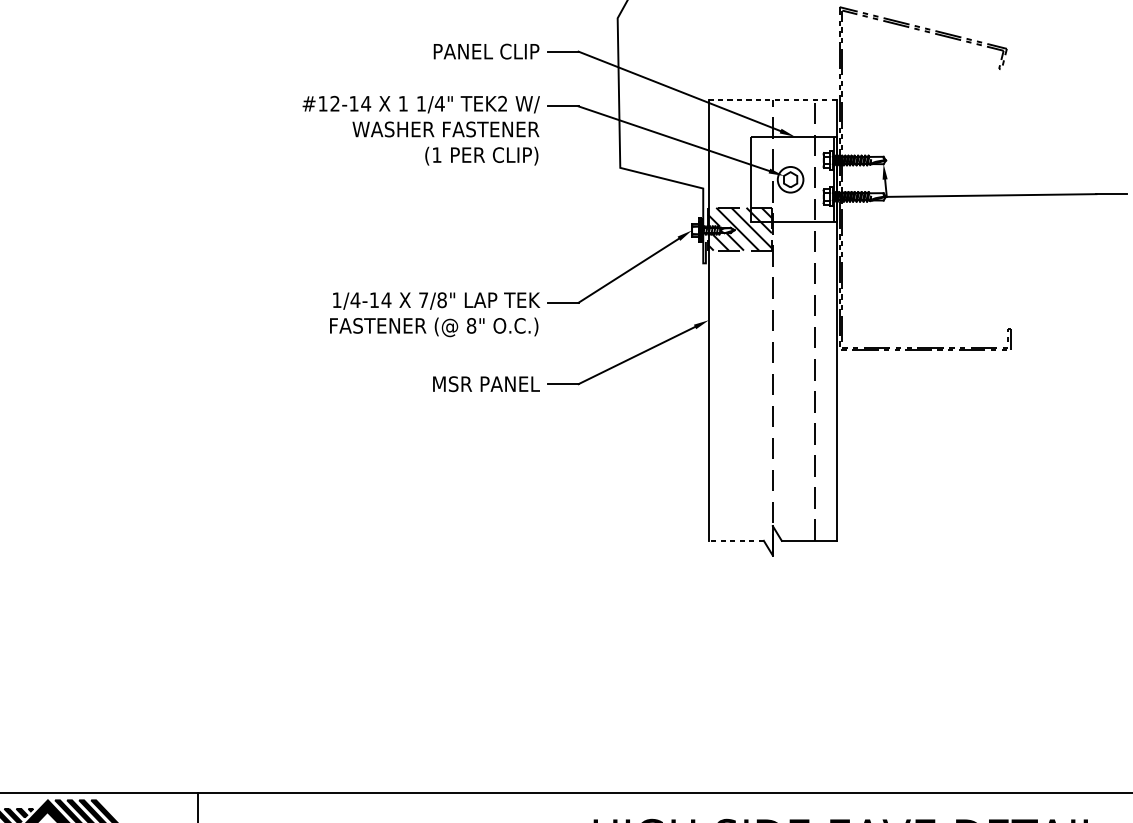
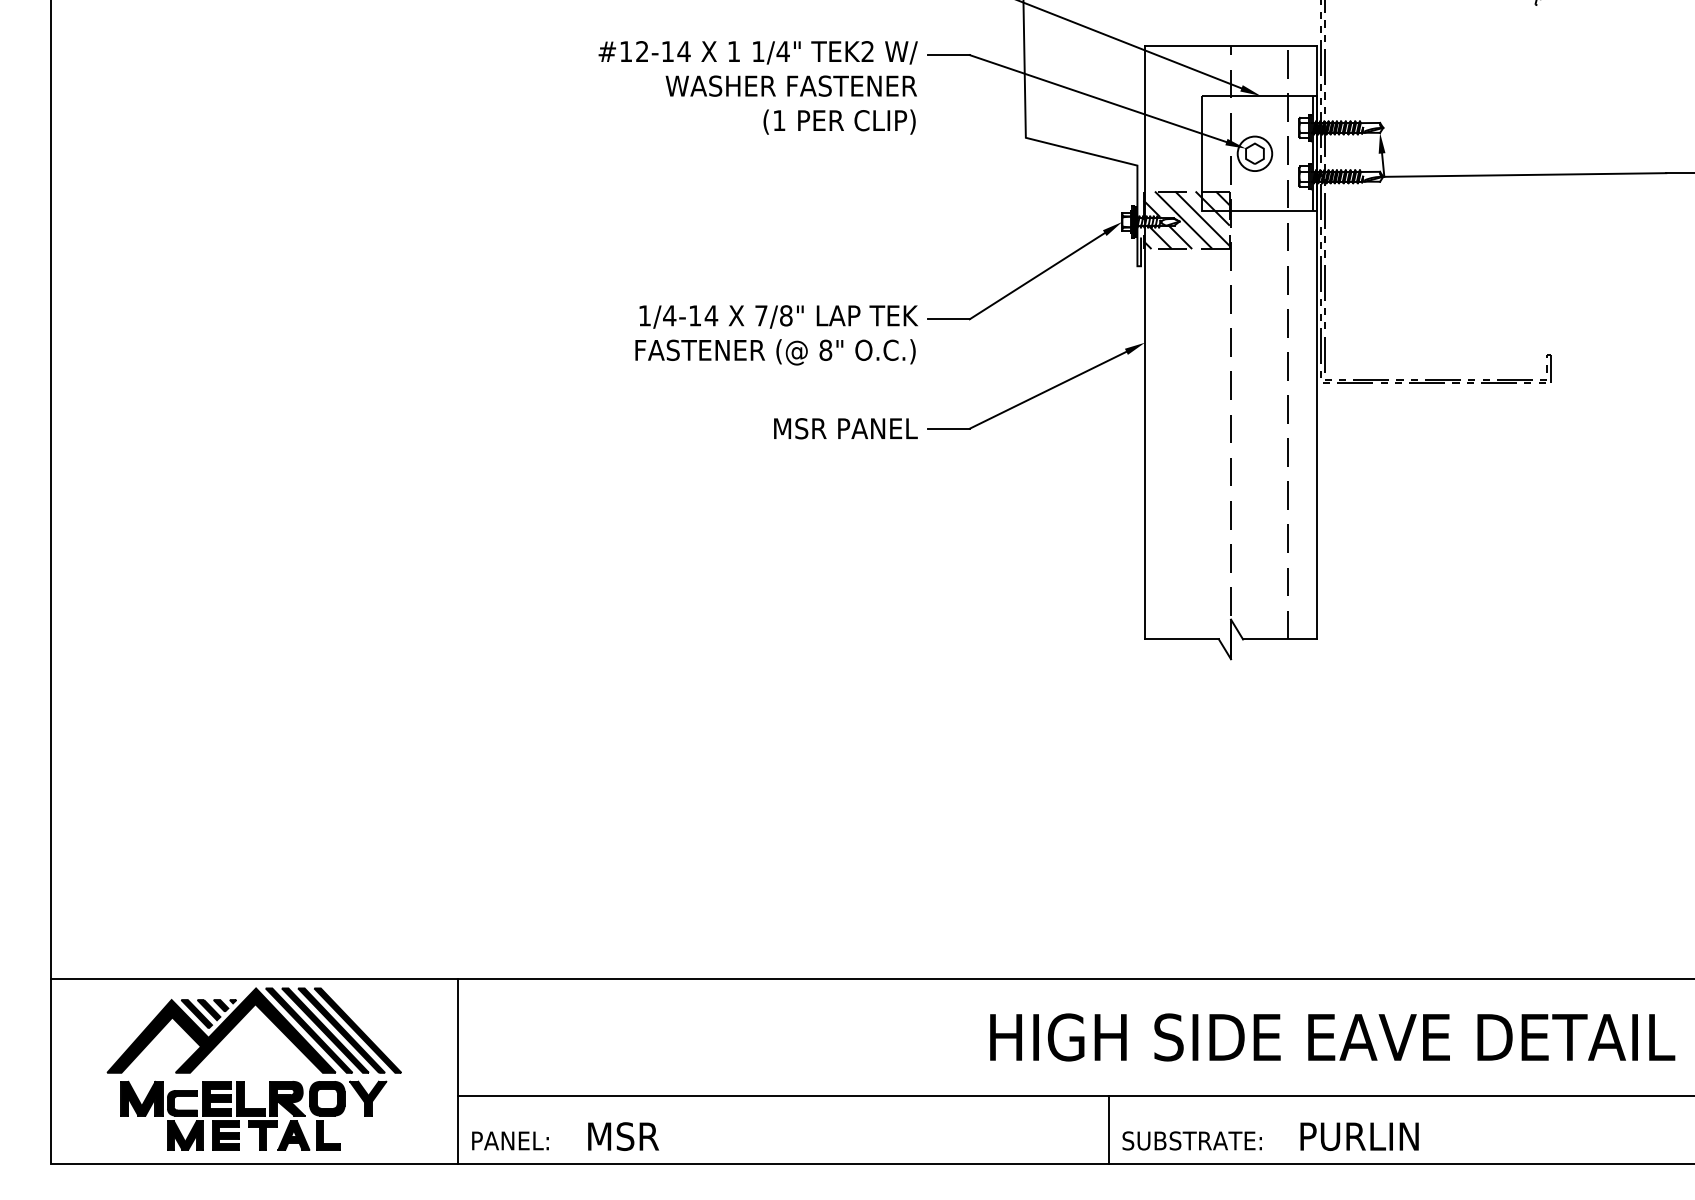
line: (772, 99) -> (1230, 45), dashed -> solid
line: (736, 540) -> (1181, 639), dashed -> solid

